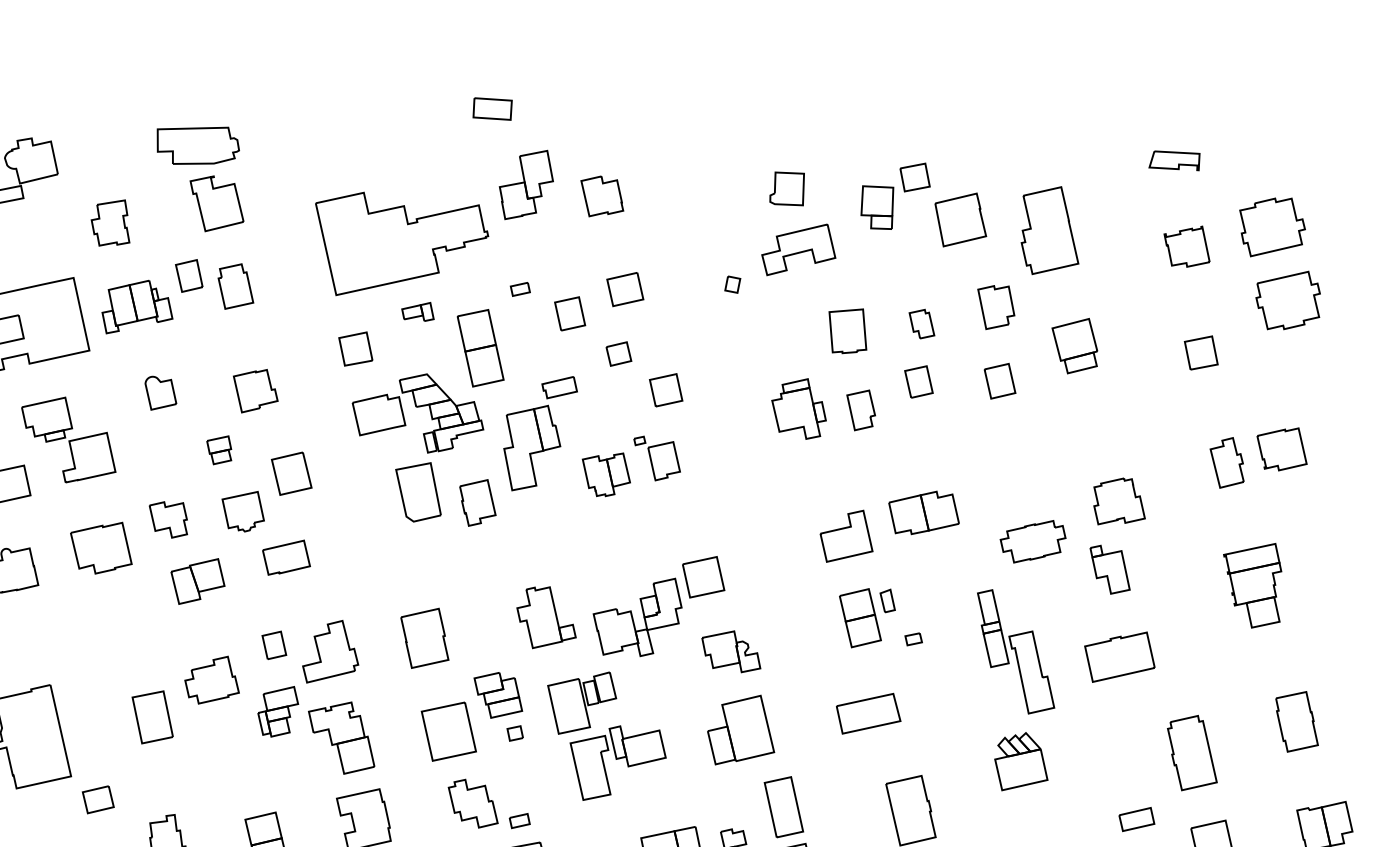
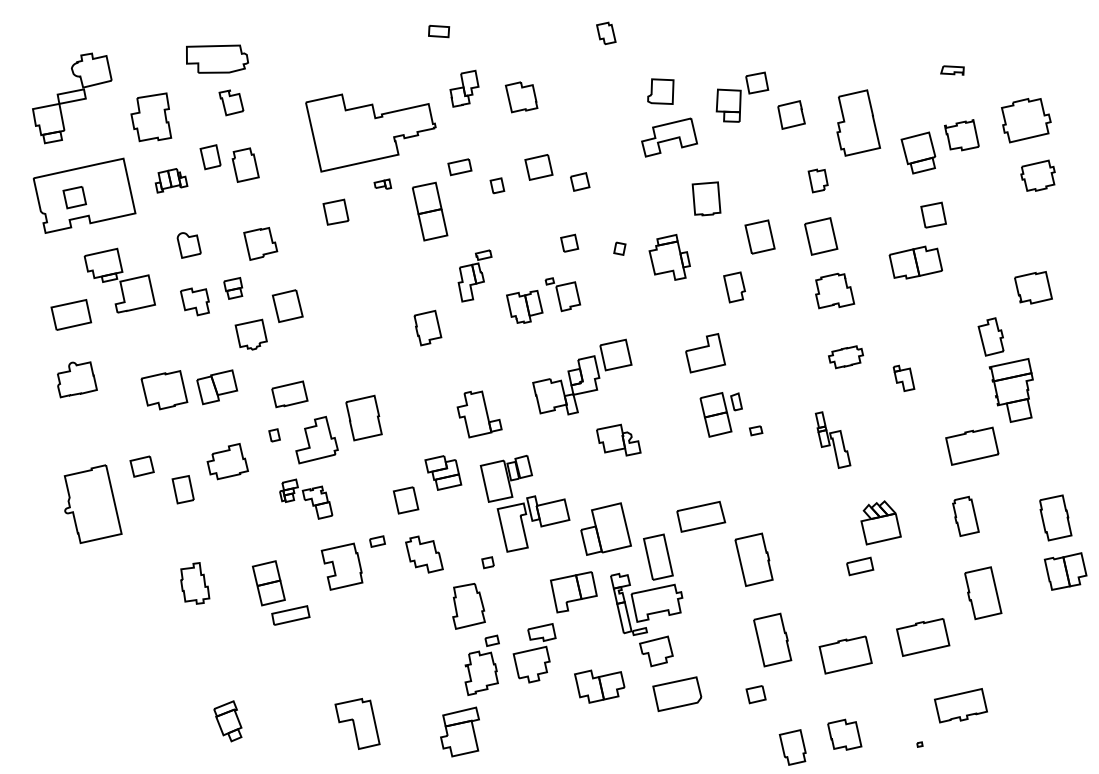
part: (491, 109) -> (438, 31), size x0.7
part: (1174, 160) -> (952, 70), size x0.6
part: (526, 184) -> (464, 88), size x0.7
part: (216, 203) -> (231, 102), size x0.6
part: (960, 219) -> (791, 114), size x0.7
part: (110, 223) -> (151, 117), size x1.4
part: (732, 284) -> (619, 248), moved
part: (519, 289) -> (459, 167), size x1.6
part: (1287, 300) -> (1037, 175), size x0.7
part: (137, 306) -> (171, 180), size x0.6
part: (995, 306) -> (817, 180), size x0.7
part: (417, 310) -> (382, 183), size x0.7
part: (570, 313) -> (497, 185), size x0.6
part: (922, 324) -> (606, 33), moved
part: (1074, 345) -> (918, 152), moved
part: (1201, 352) -> (933, 214), moved
part: (619, 353) -> (580, 181), moved
part: (918, 381) -> (759, 236), size x1.4
part: (999, 381) -> (820, 236), size x1.4
part: (665, 390) -> (569, 243), size x0.7
part: (861, 410) -> (734, 287), moved
part: (539, 433) -> (474, 275), size x0.6
part: (417, 447) -> (382, 286), removed
part: (1226, 462) -> (990, 336), moved
part: (1120, 502) -> (835, 291), moved
part: (923, 512) -> (915, 262), moved
part: (167, 519) -> (194, 301), moved
part: (1032, 540) -> (845, 356), size x0.7
part: (101, 548) -> (164, 390), moved
part: (286, 557) -> (289, 394), moved
part: (1109, 569) -> (903, 378), size x0.7
part: (659, 605) -> (582, 376), moved
part: (424, 637) -> (363, 417), moved
part: (274, 645) -> (274, 435), size x0.6
part: (1015, 650) -> (832, 439), size x0.6
part: (1120, 656) -> (972, 445), moved
part: (869, 713) -> (701, 516), moved
part: (153, 717) -> (183, 489), size x0.7
part: (1296, 721) -> (1055, 517), moved
part: (315, 729) -> (305, 498), size x0.6
part: (740, 729) -> (605, 528), moved
part: (448, 731) -> (405, 500), size x0.6
part: (514, 733) -> (487, 562), moved
part: (1191, 753) -> (965, 516), size x0.7
part: (1020, 761) -> (880, 522), moved
part: (97, 799) -> (141, 466), moved
part: (1137, 819) -> (860, 566), moved
part: (519, 820) -> (377, 541), moved

